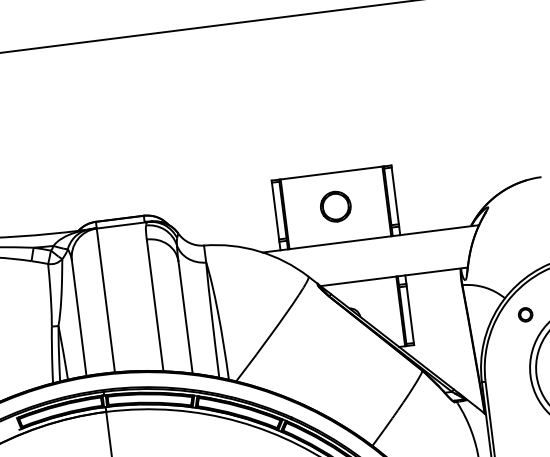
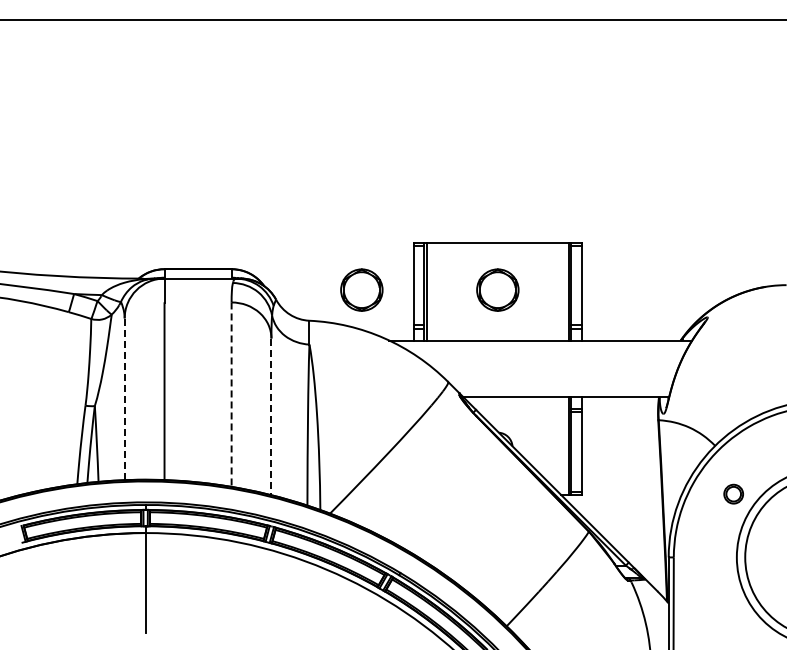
part: (238, 218) -> (361, 289), added
line: (155, 305) -> (231, 395), solid -> dashed
part: (525, 314) -> (733, 493), moved
line: (79, 318) -> (124, 399), solid -> dashed
line: (185, 318) -> (271, 417), solid -> dashed

